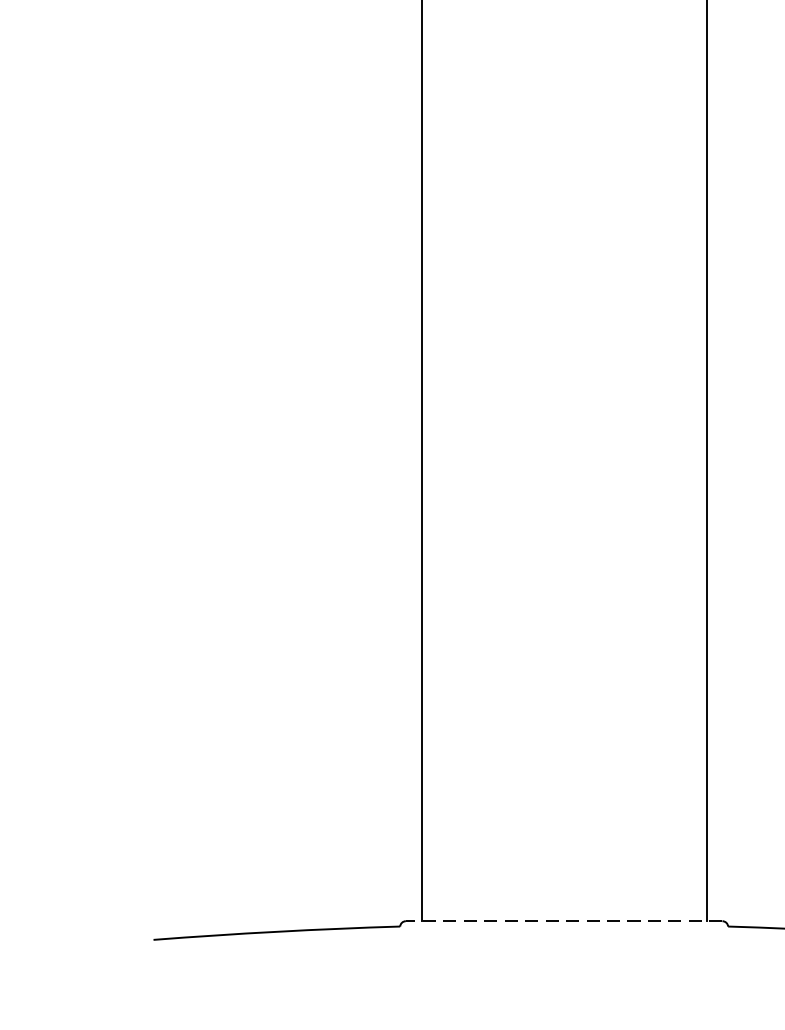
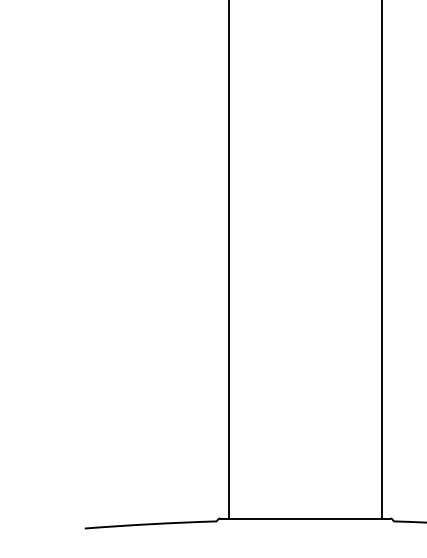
line: (562, 921) -> (304, 518), dashed -> solid

